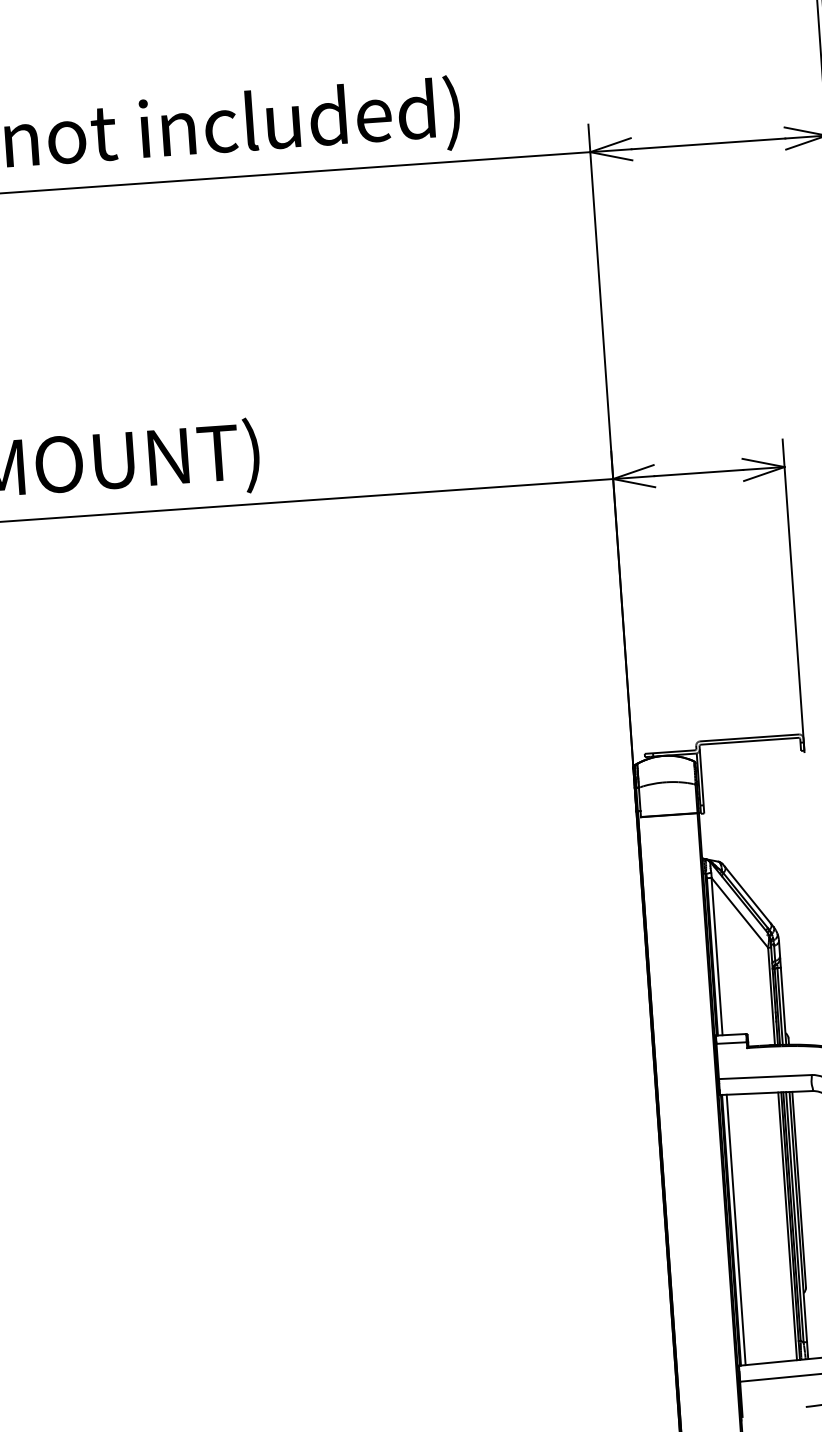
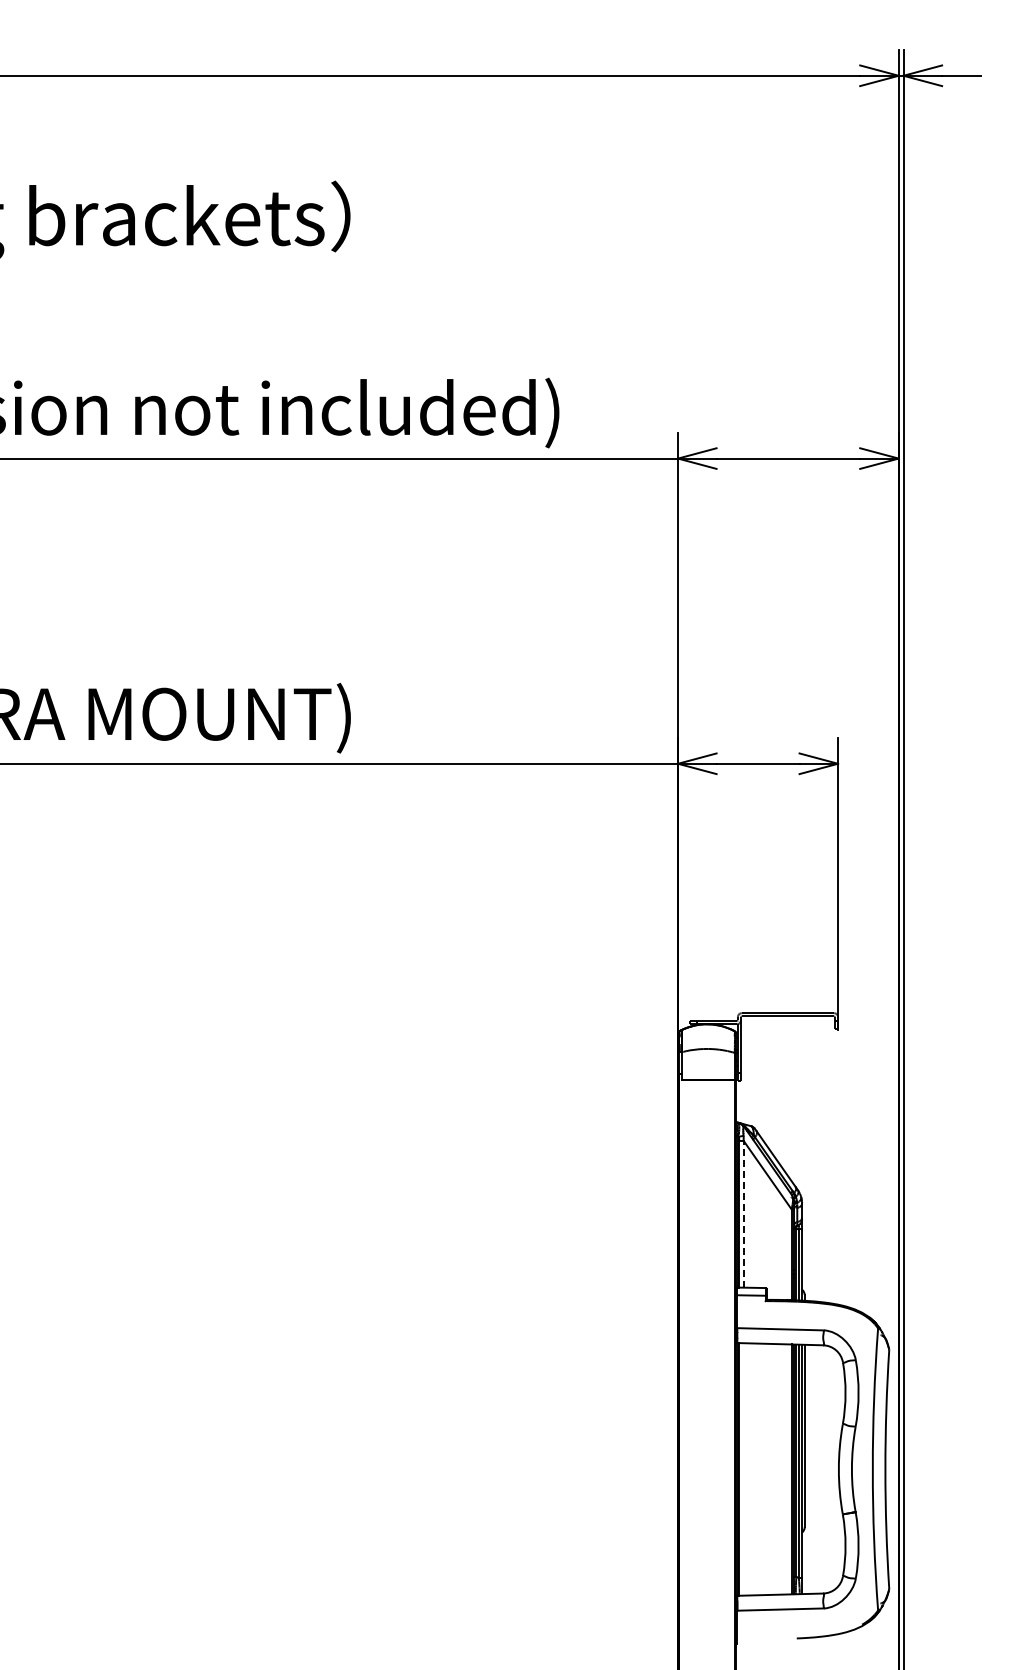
line: (716, 955) -> (743, 1213), solid -> dashed
line: (736, 1230) -> (743, 1469), removed

